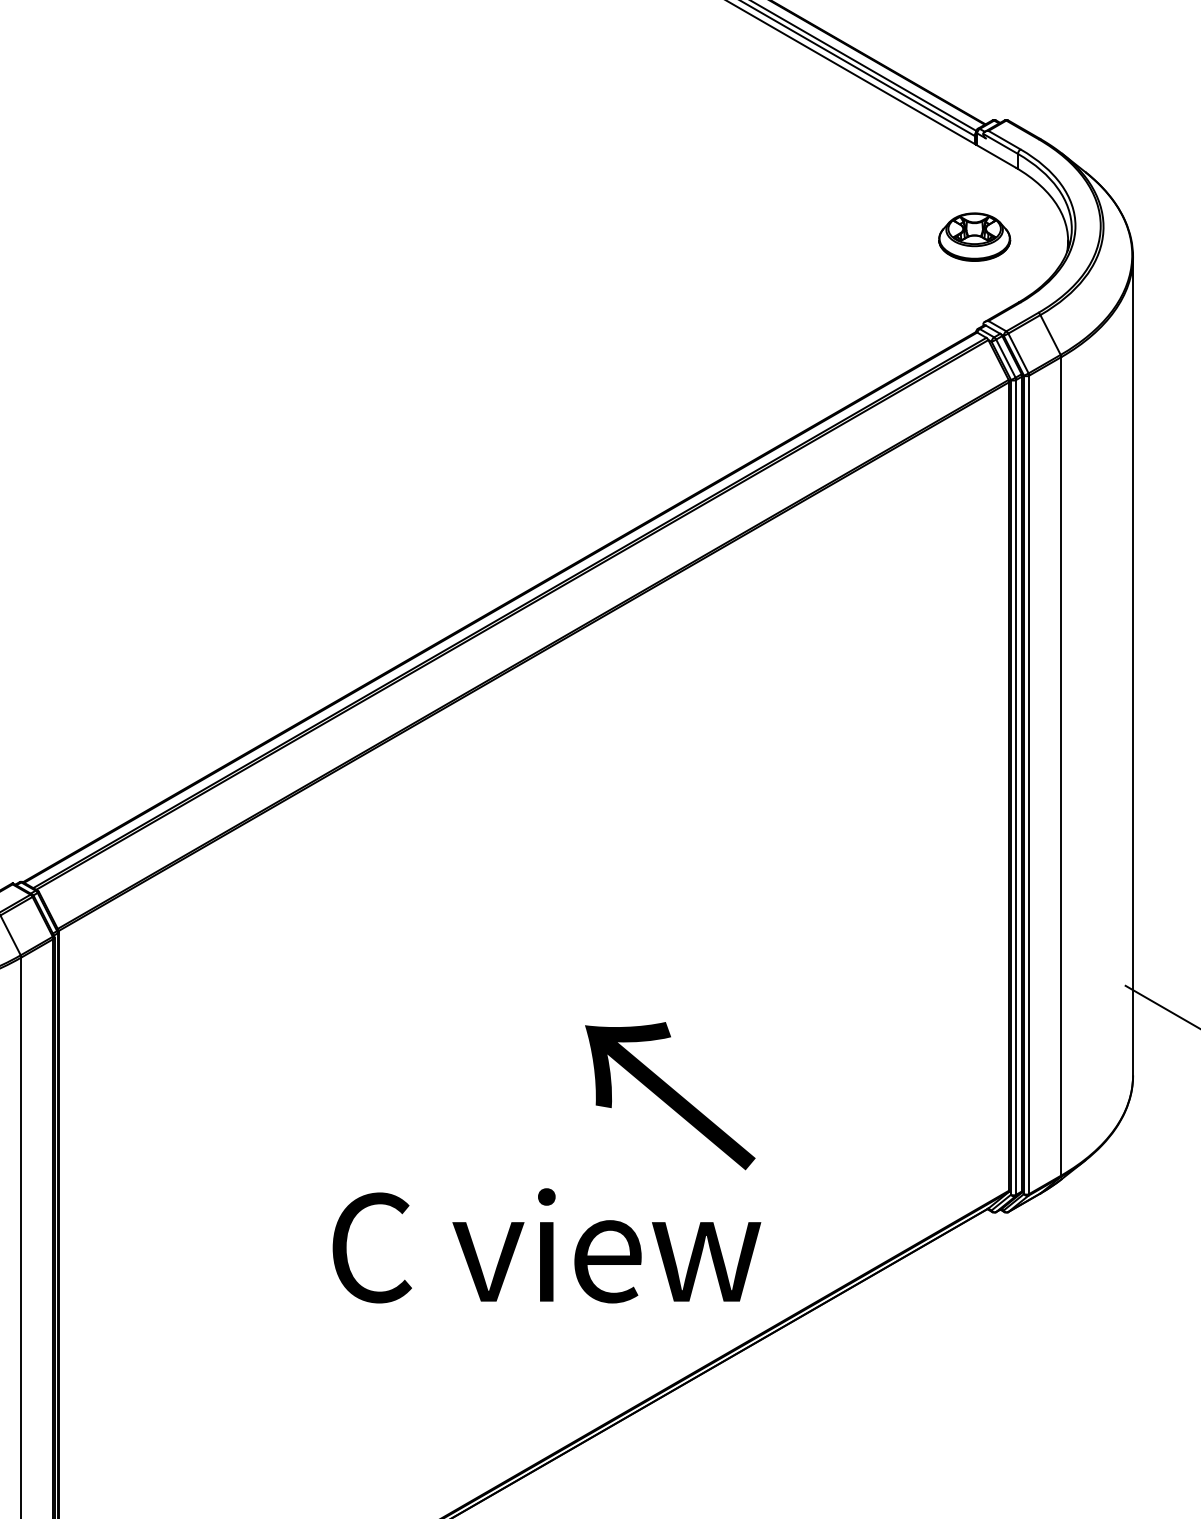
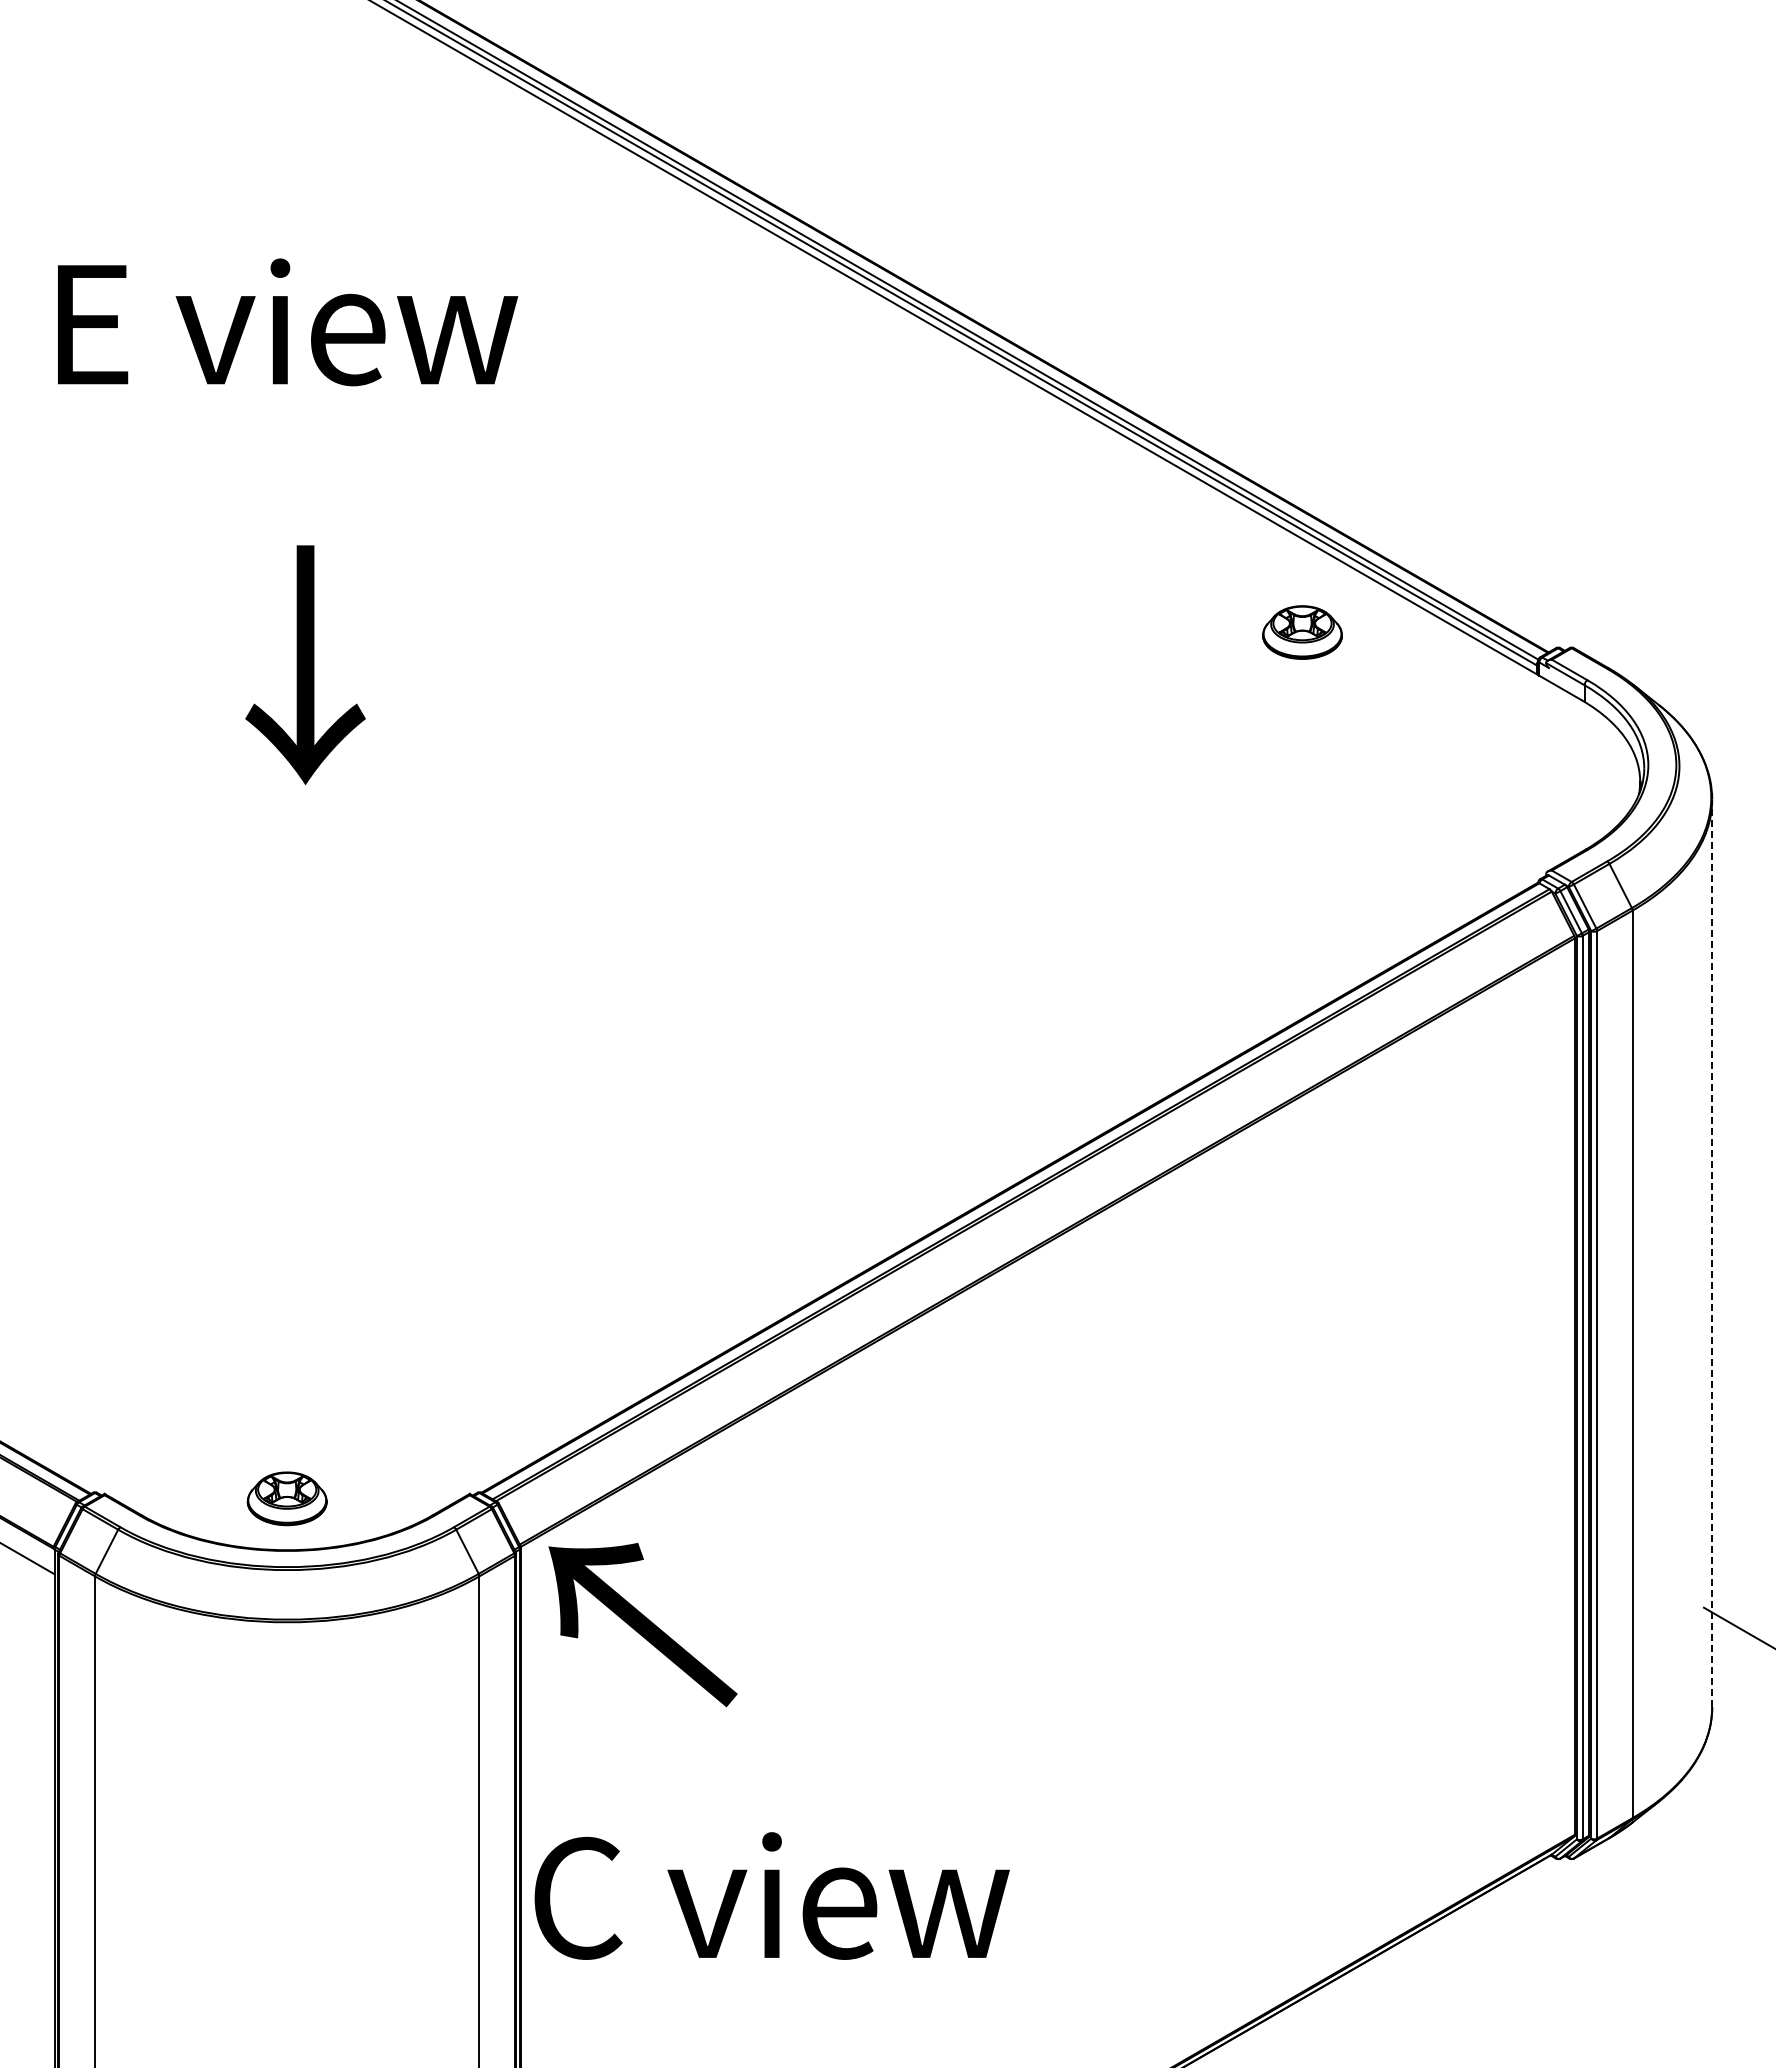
part: (974, 237) -> (1302, 632), moved
line: (1133, 666) -> (1712, 1253), solid -> dashed
text: (669, 1095) -> (642, 1624), moved
text: (546, 1245) -> (771, 1895), moved

